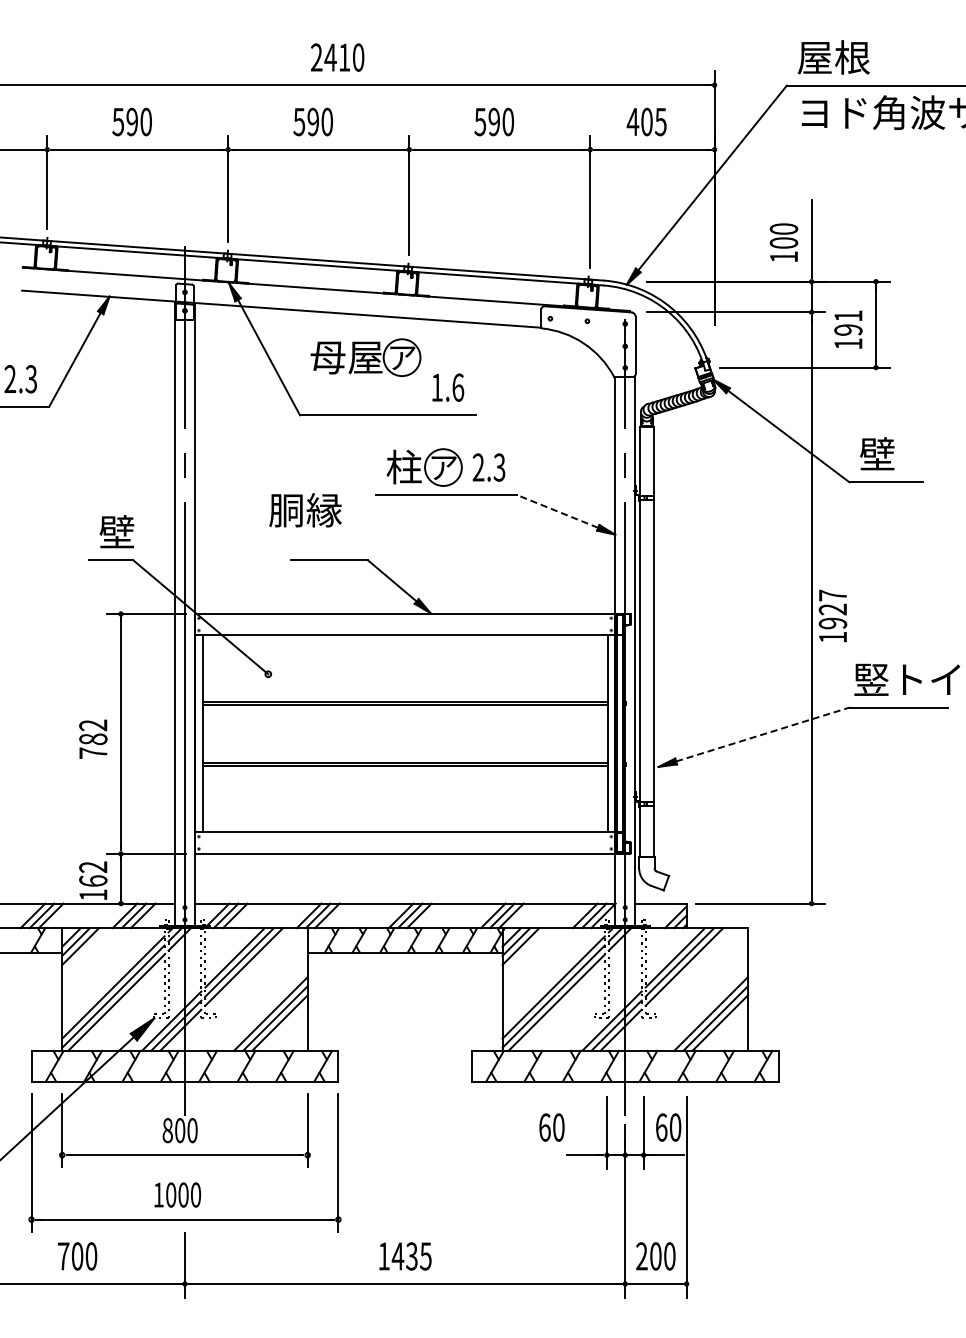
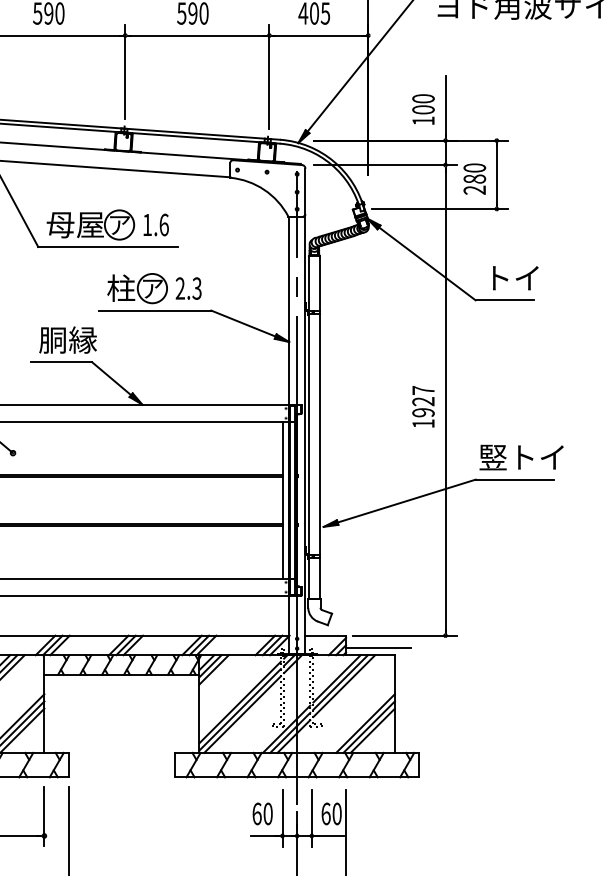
text: (848, 329) -> (474, 178), 191 -> 280
part: (365, 357) -> (90, 224), moved
text: (894, 453) -> (511, 277), 壁 -> トイ
text: (305, 510) -> (68, 340), moved
line: (557, 511) -> (243, 323), dashed -> solid
text: (832, 615) -> (423, 406), moved
line: (762, 734) -> (406, 501), dashed -> solid
line: (727, 918) -> (378, 647), added
text: (551, 1127) -> (262, 813), moved

